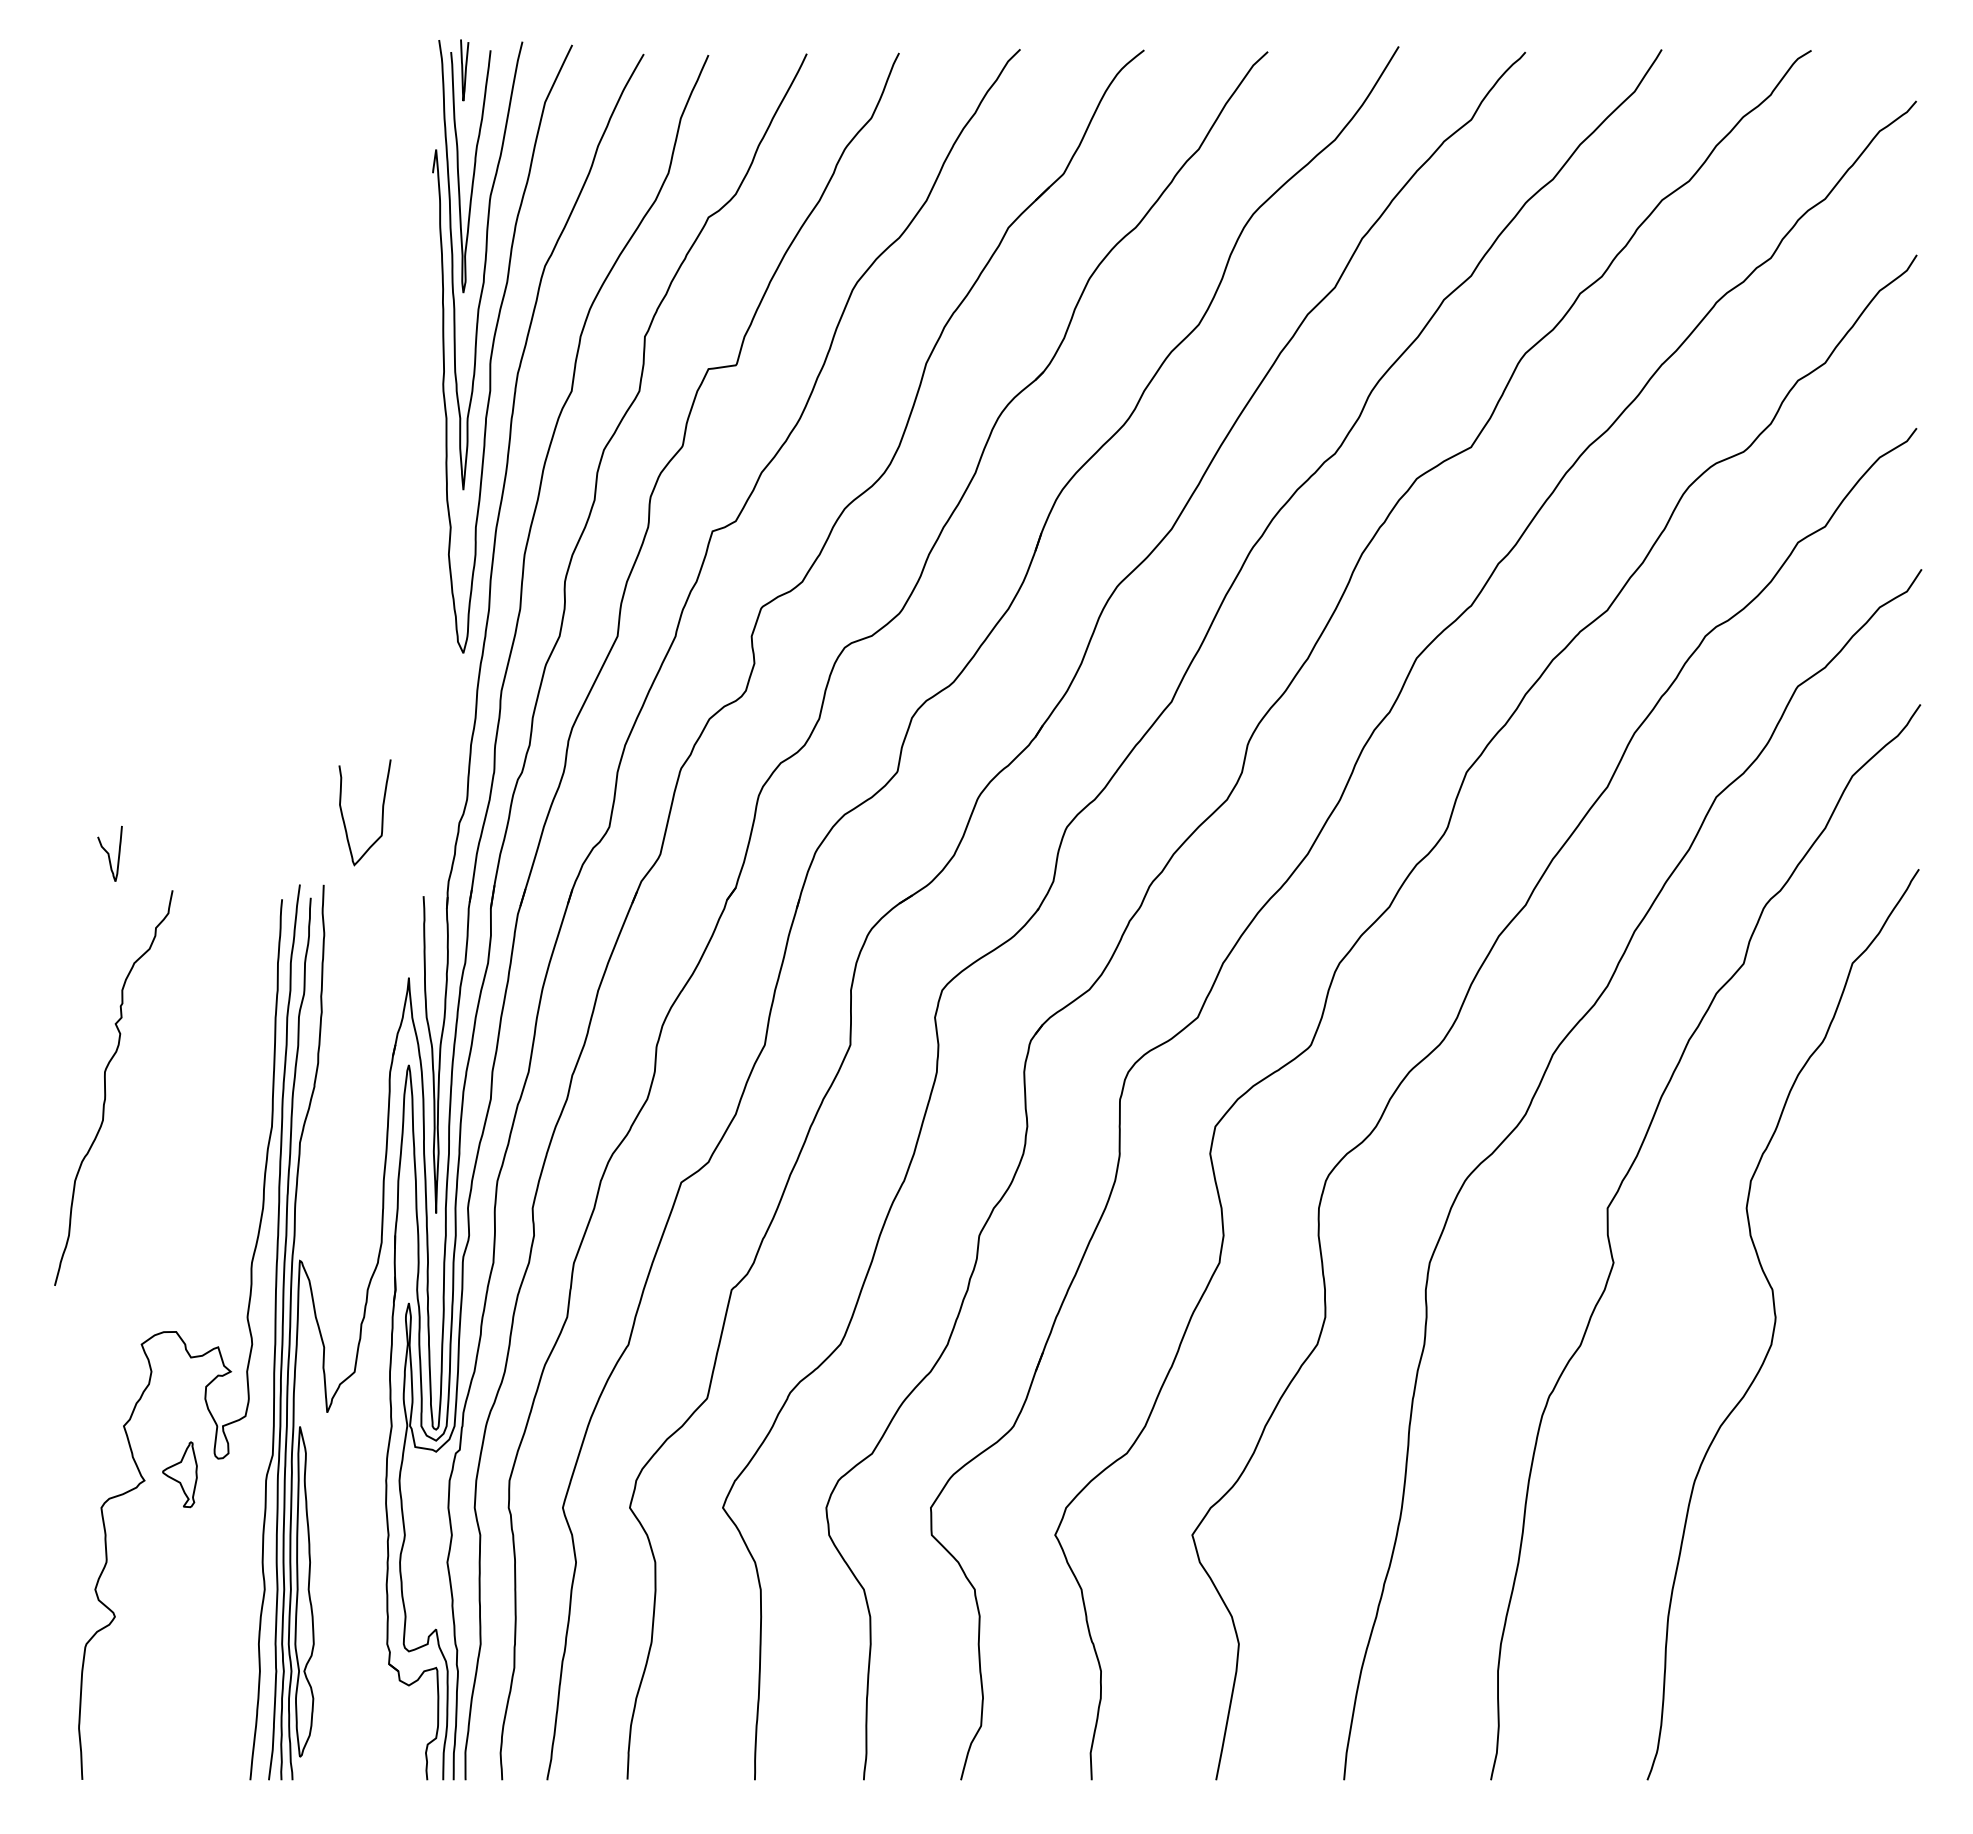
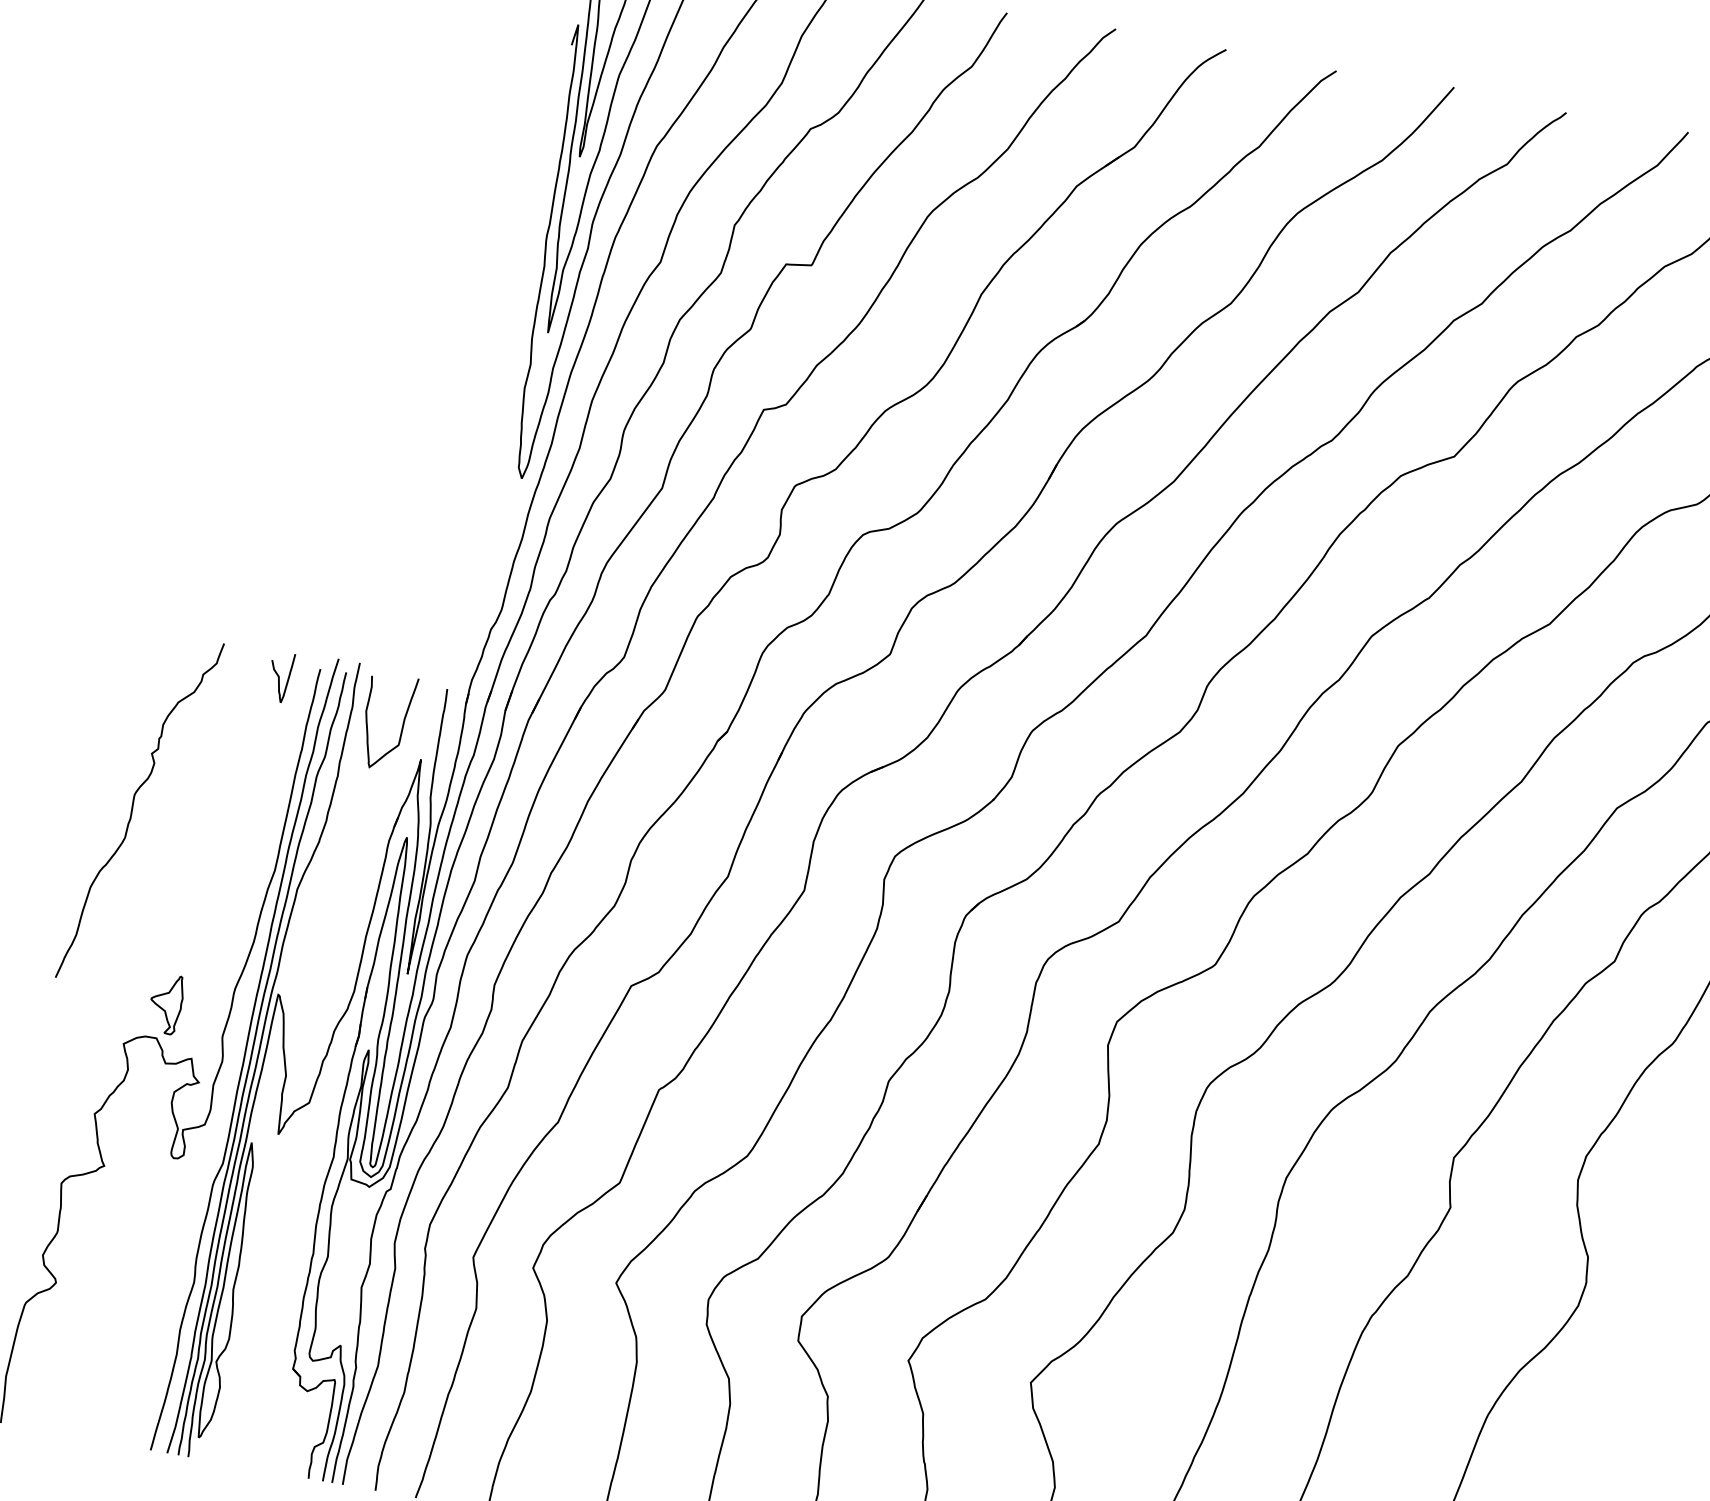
curve: (381, 815) -> (401, 727), moved
curve: (109, 853) -> (279, 676), moved
part: (179, 1474) -> (165, 1003), moved

